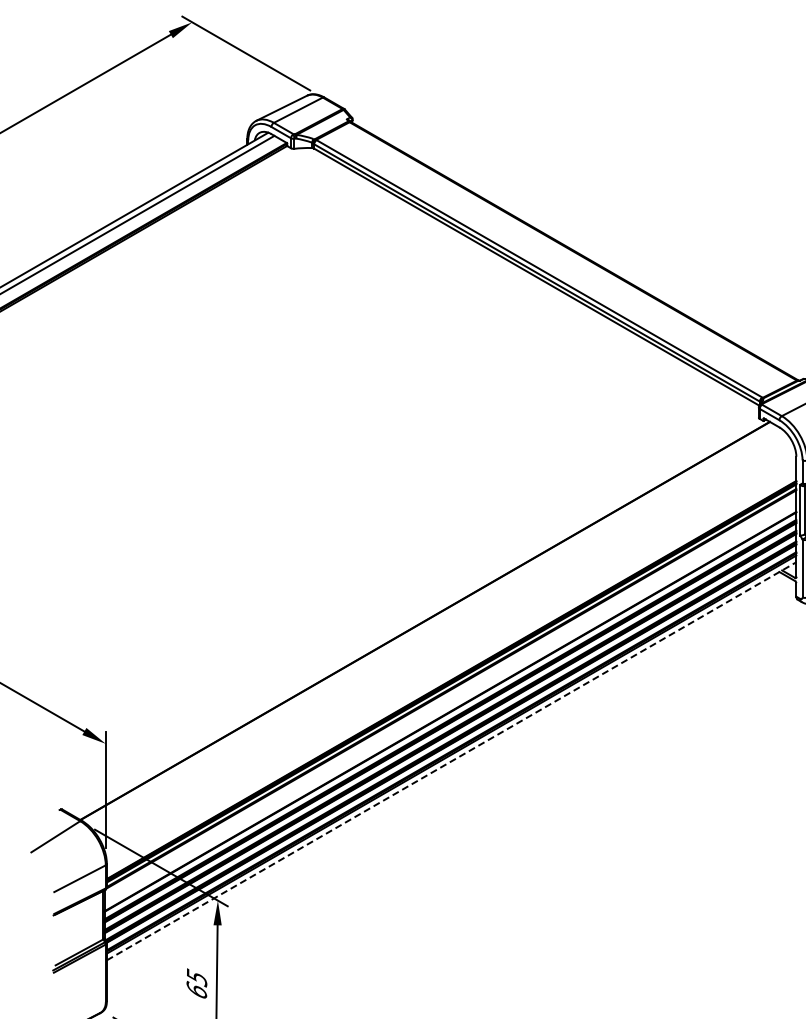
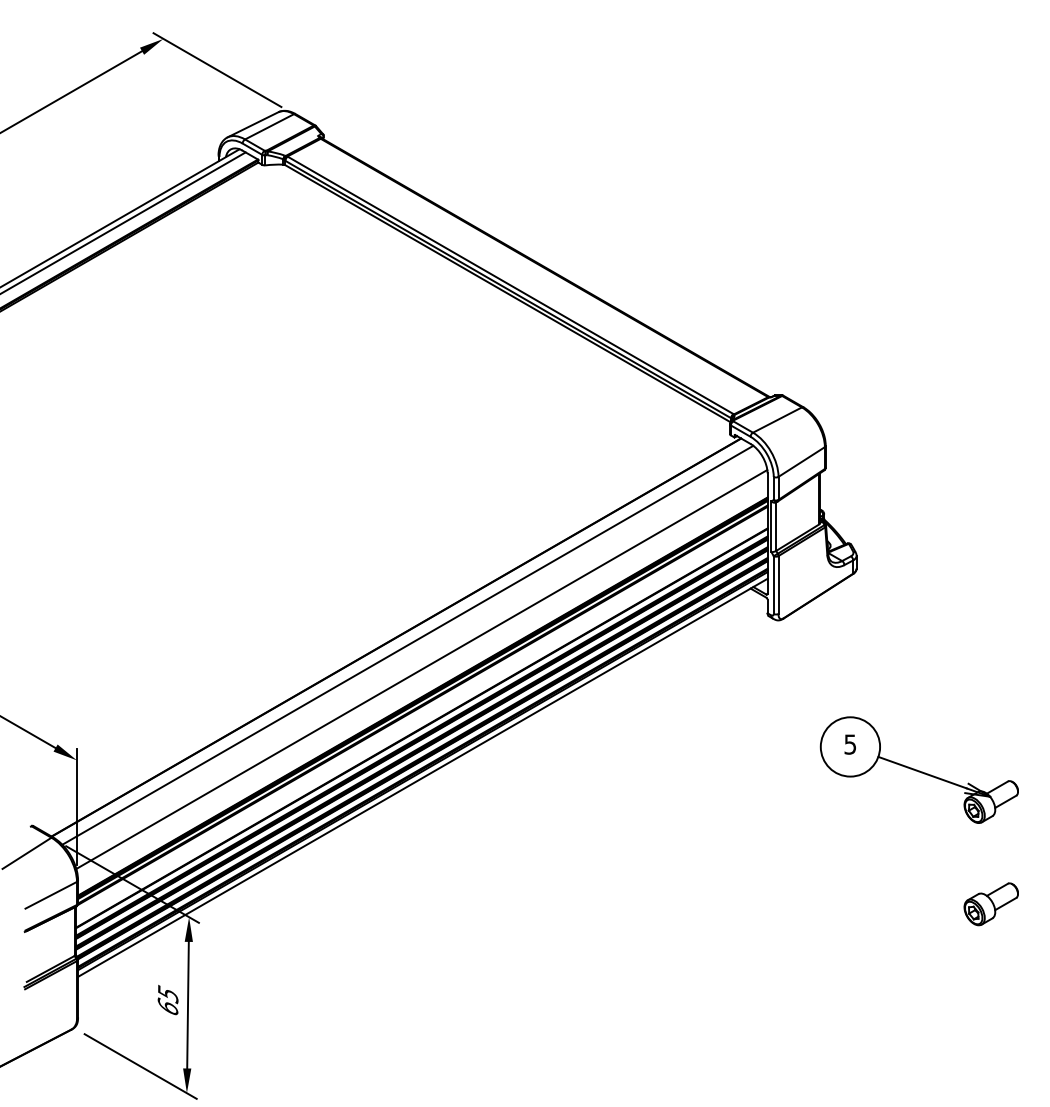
line: (436, 627) -> (407, 644), added
line: (450, 652) -> (421, 669), added
line: (452, 760) -> (423, 777), dashed -> solid

